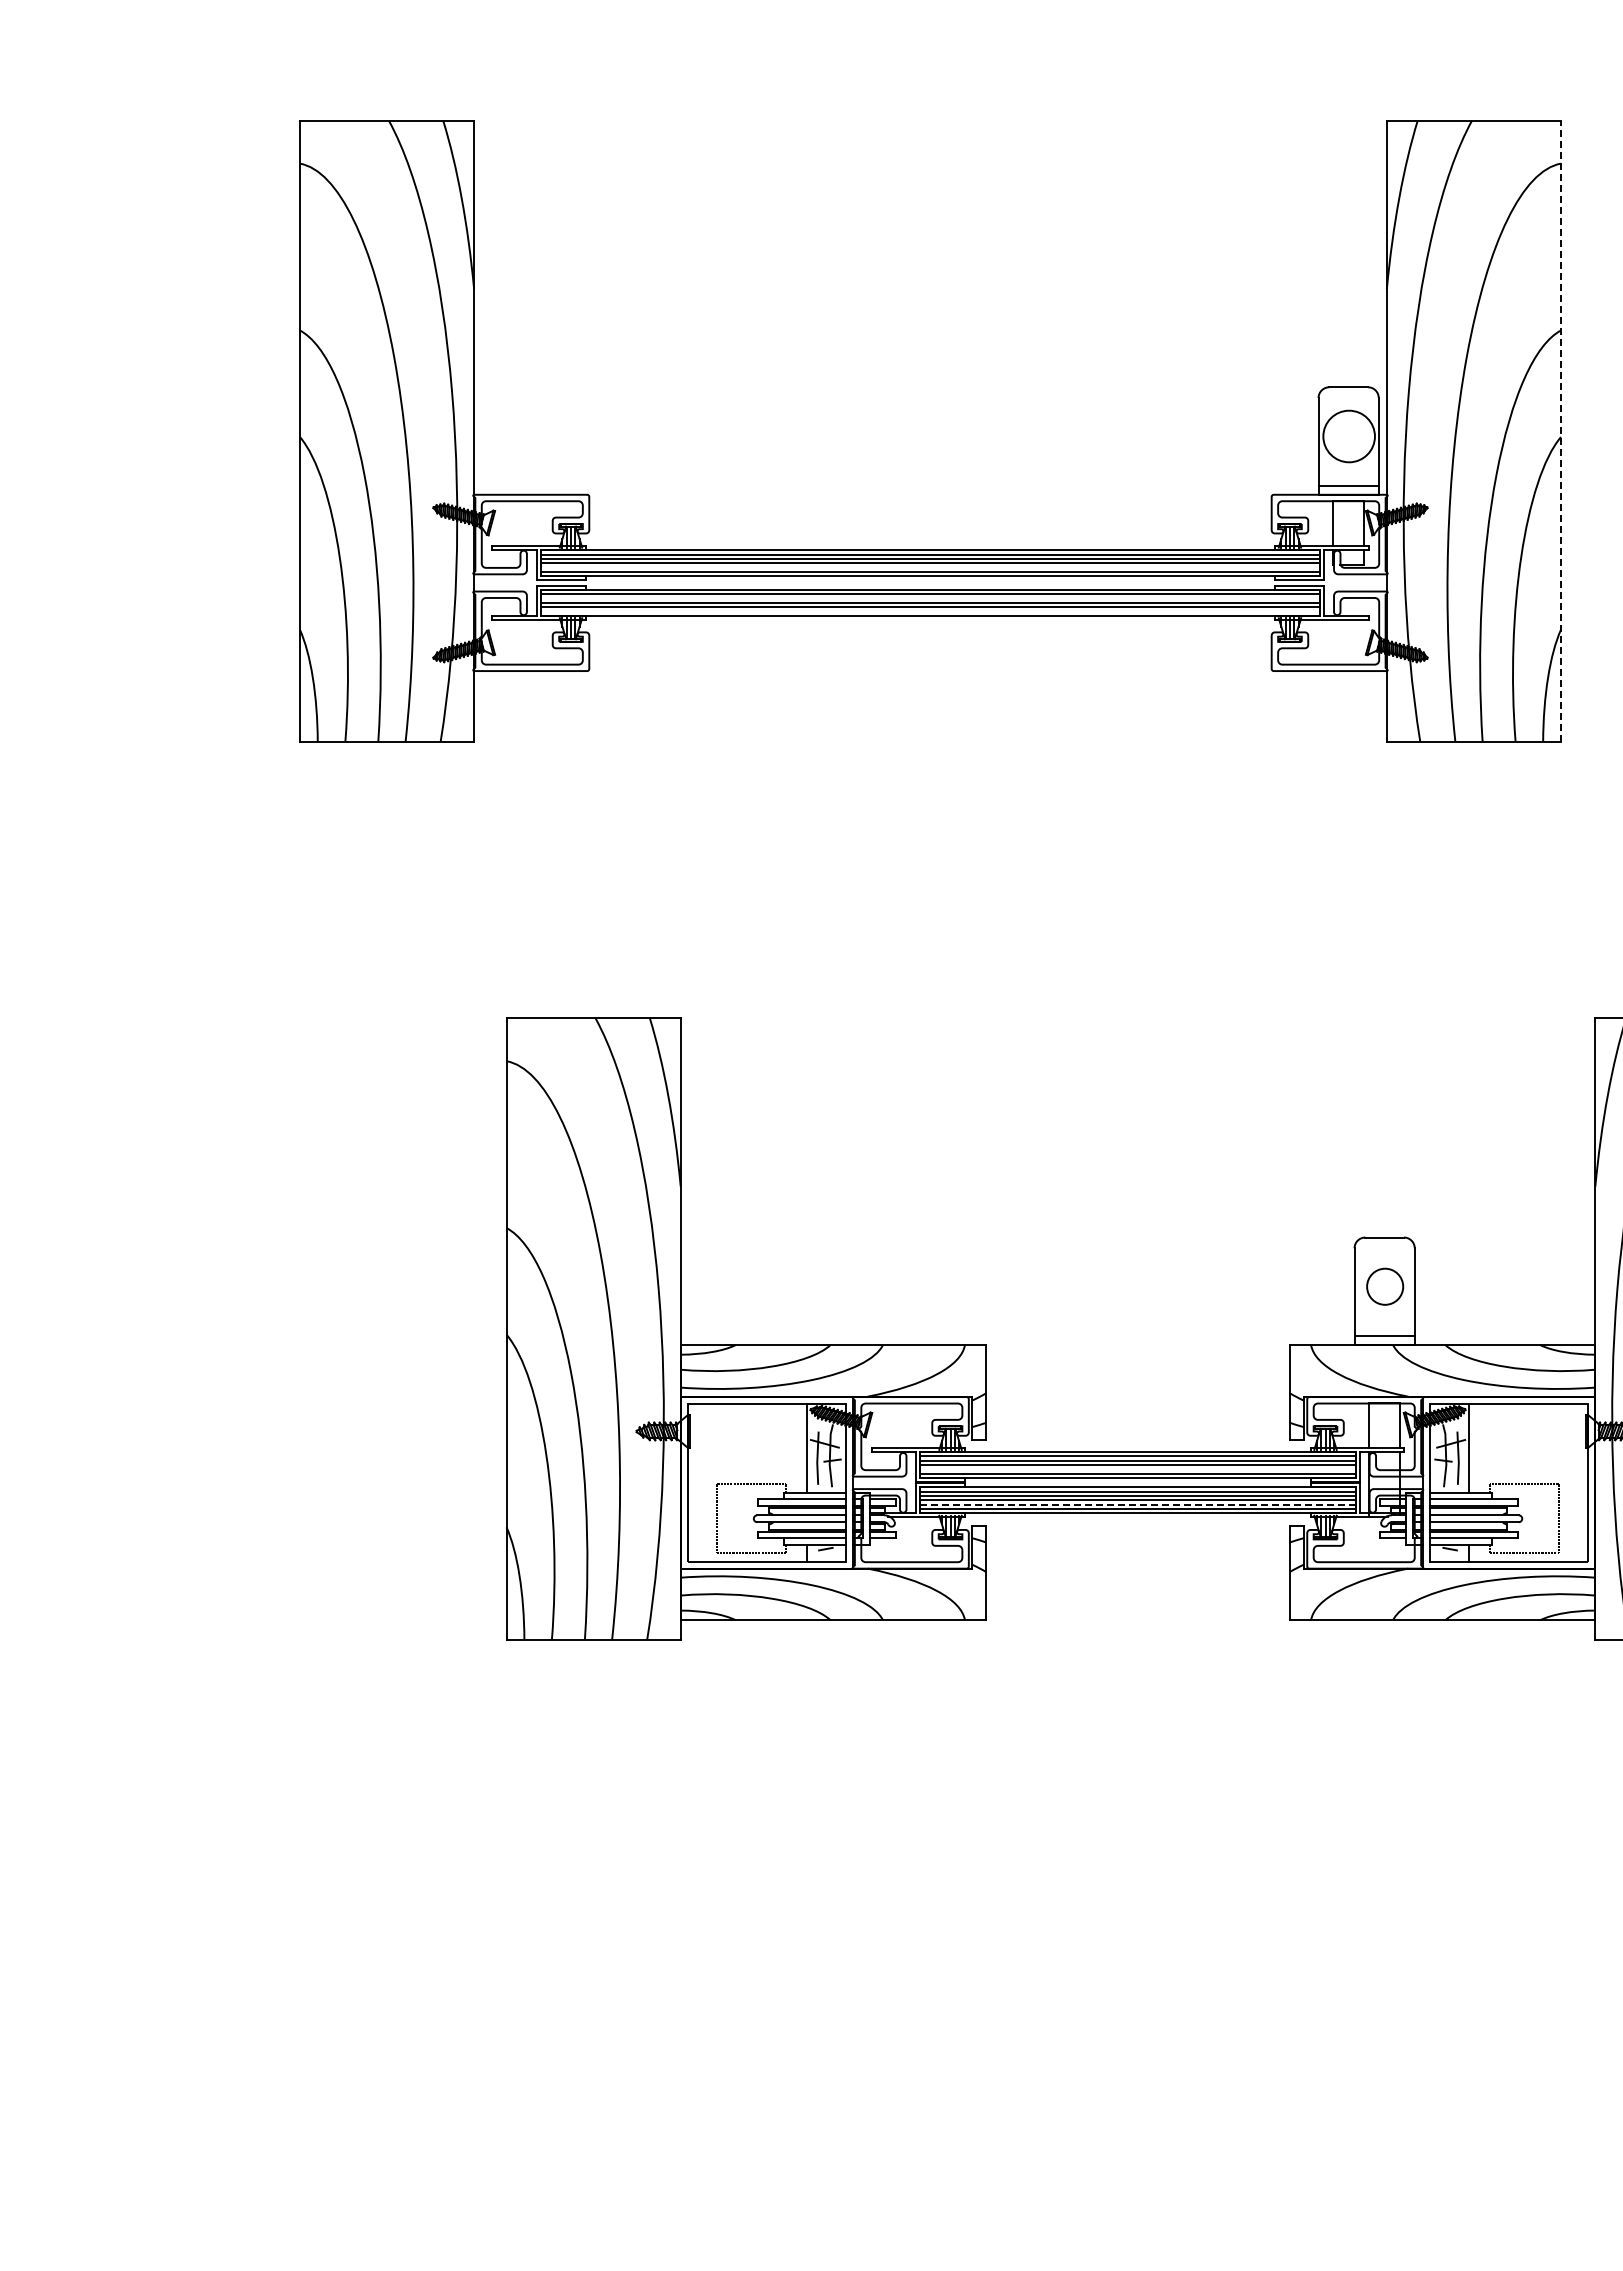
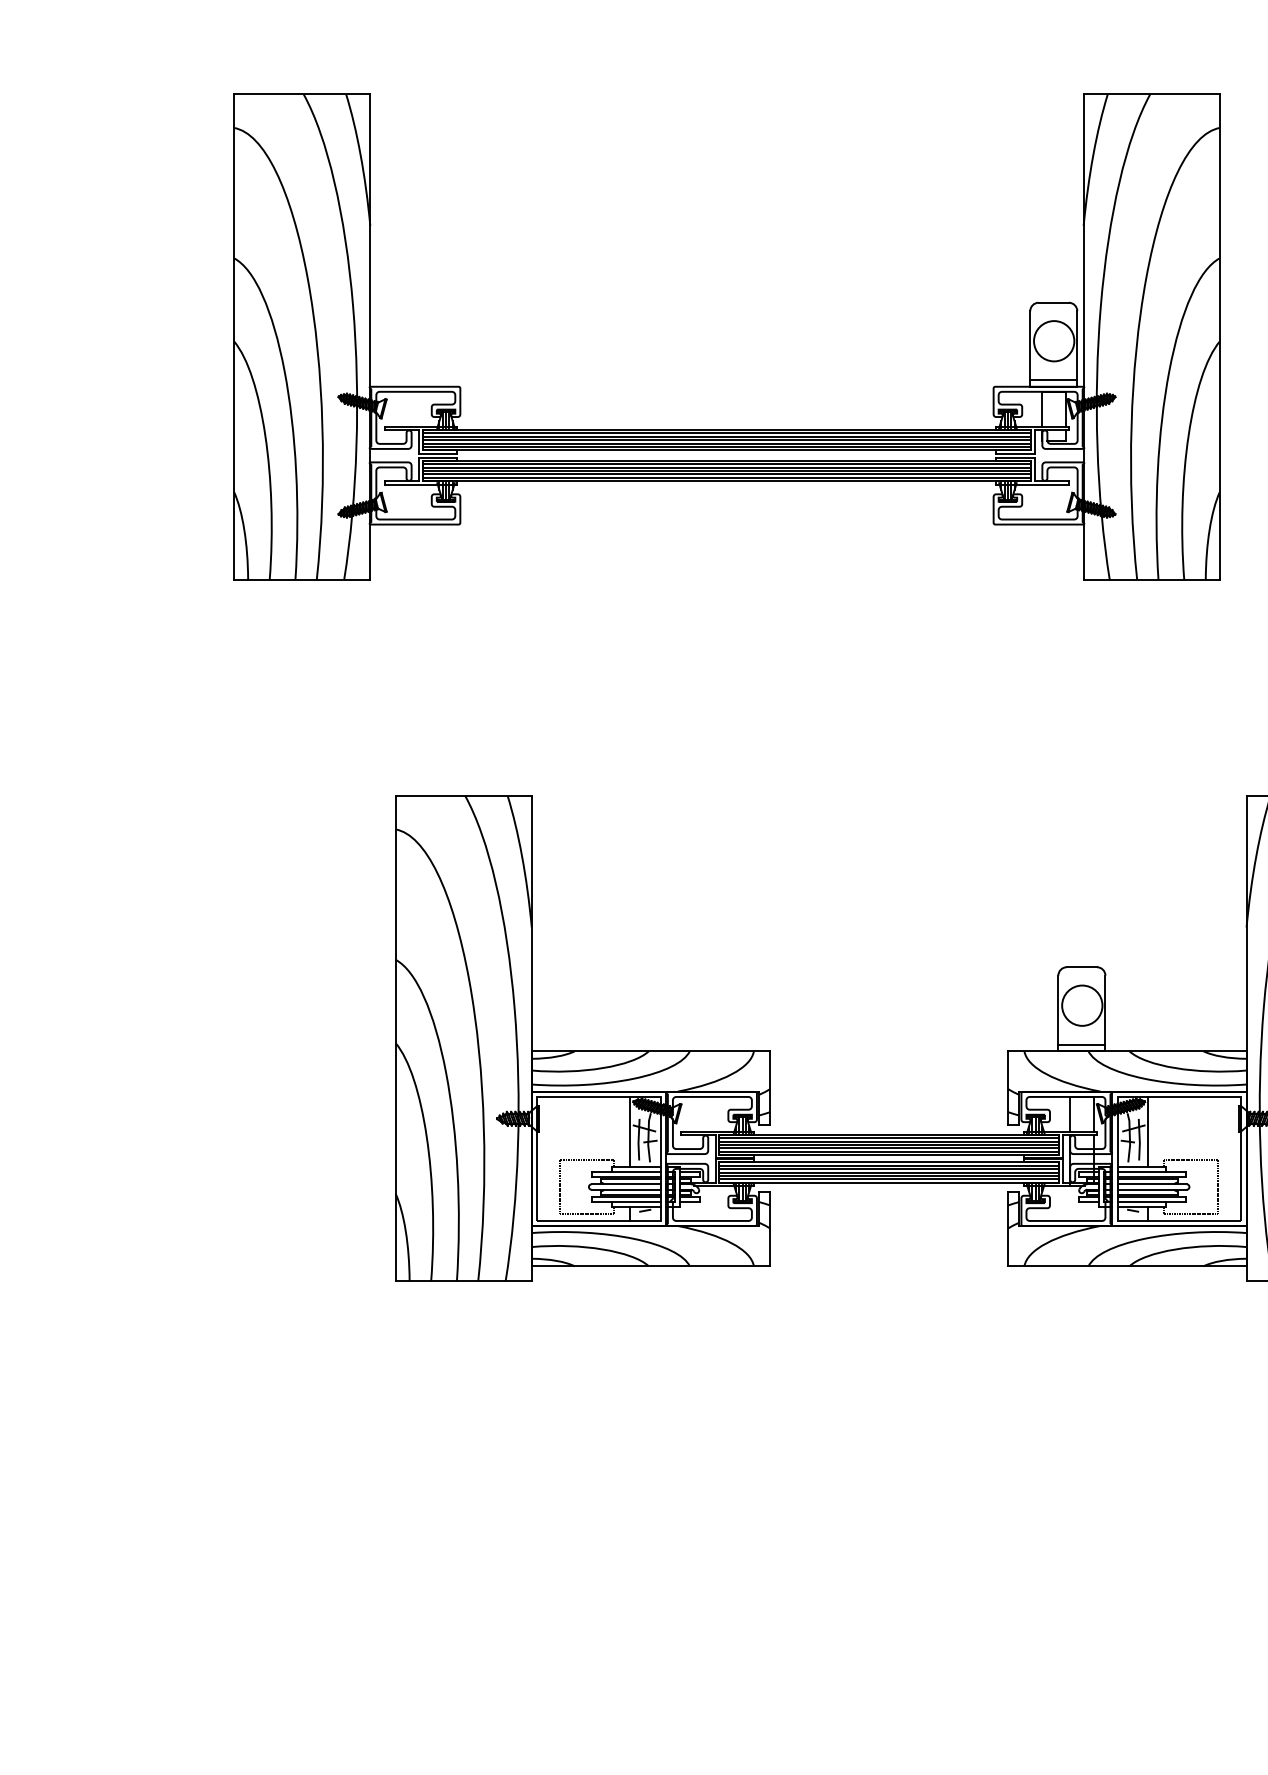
line: (1560, 431) -> (1219, 337), dashed -> solid
line: (930, 567) -> (726, 443), added
line: (930, 598) -> (726, 467), added
line: (930, 611) -> (726, 477), added
circle: (1384, 1286) -> (1081, 1005), size x1.43
line: (1137, 1469) -> (888, 1148), added
line: (1138, 1504) -> (889, 1175), dashed -> solid

